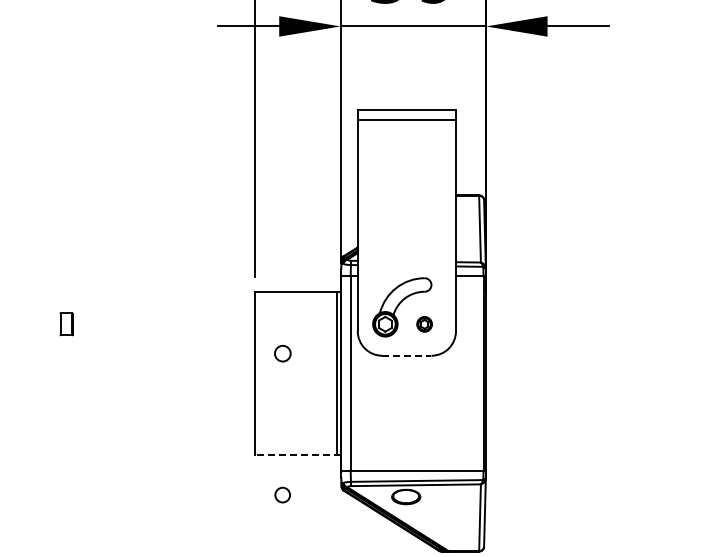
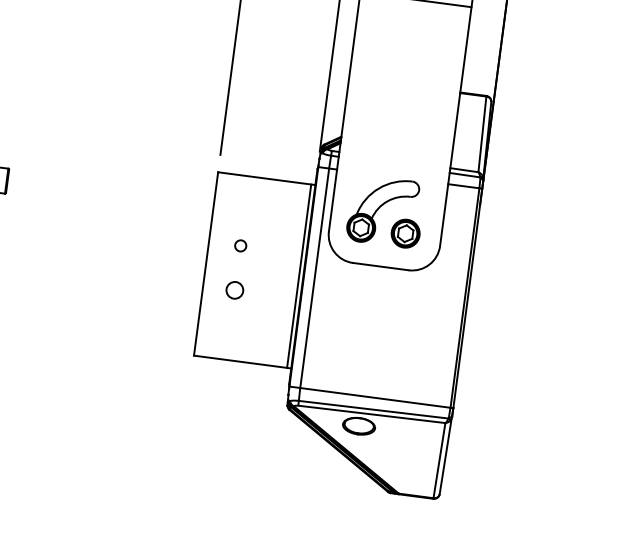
part: (424, 324) -> (405, 233), size x1.67
circle: (282, 353) -> (240, 245), size x0.62
line: (406, 355) -> (380, 266), dashed -> solid
line: (297, 454) -> (242, 361), dashed -> solid
circle: (282, 494) -> (234, 289), moved

